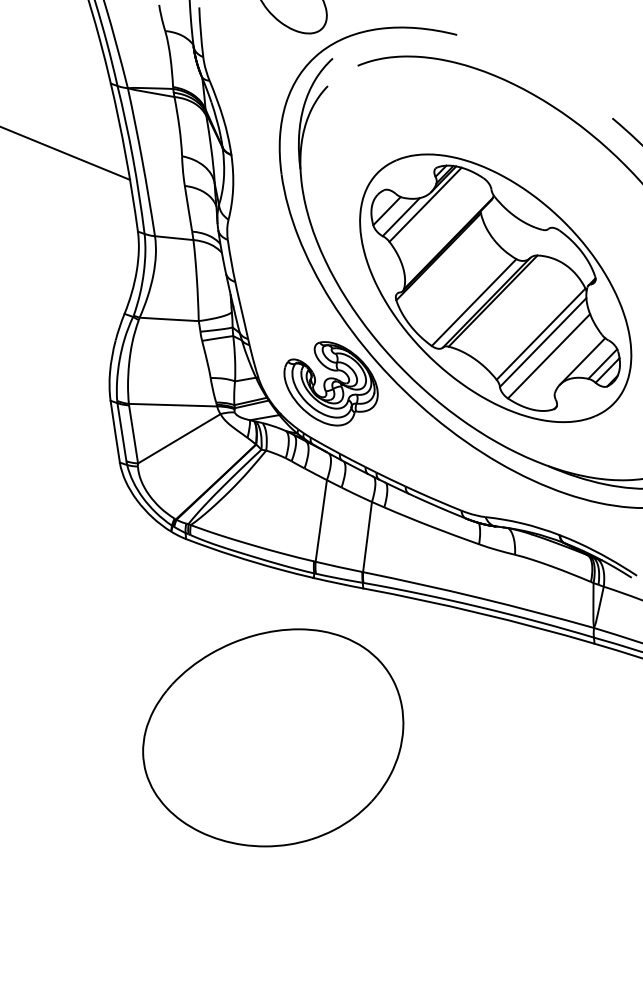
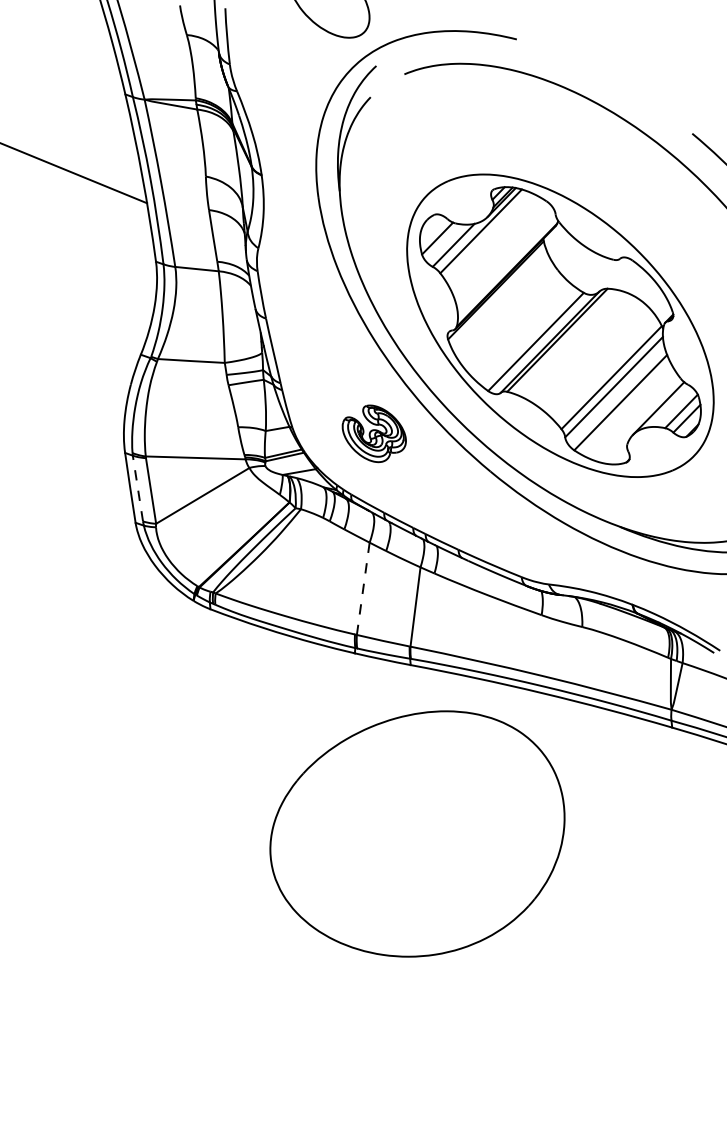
part: (330, 383) -> (373, 433), size x0.6
line: (121, 431) -> (137, 487), solid -> dashed
line: (321, 521) -> (363, 589), solid -> dashed
part: (273, 737) -> (417, 833), moved

